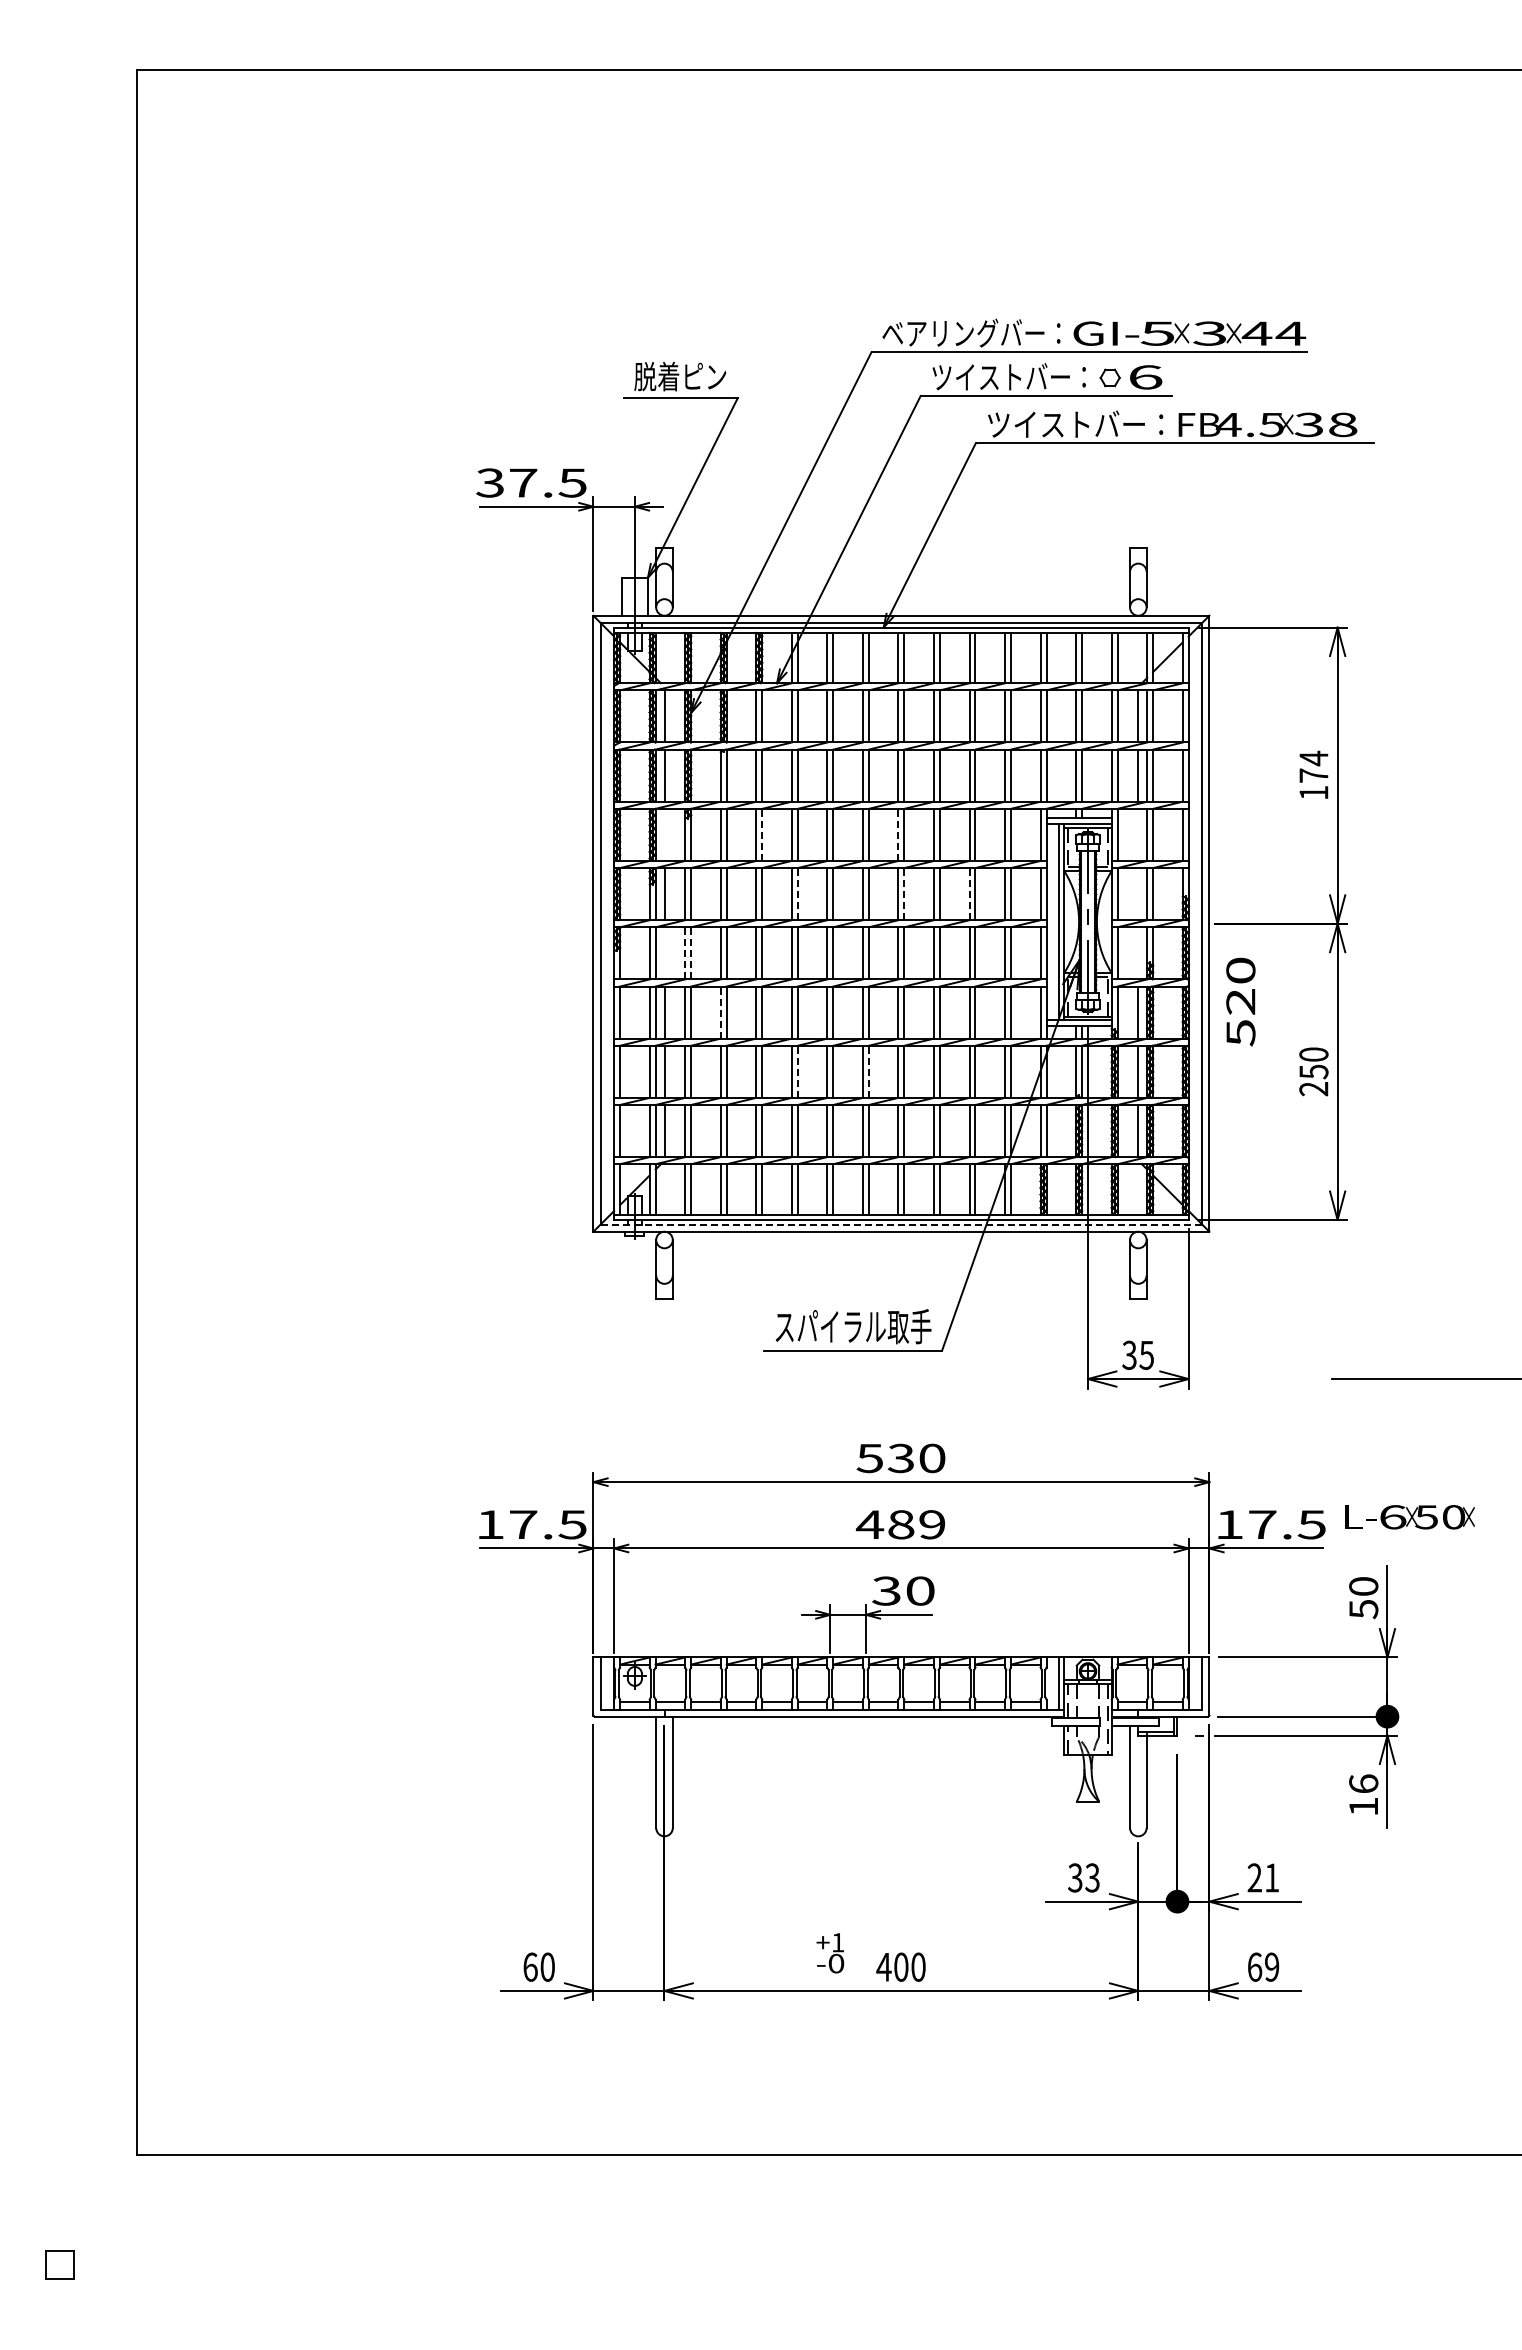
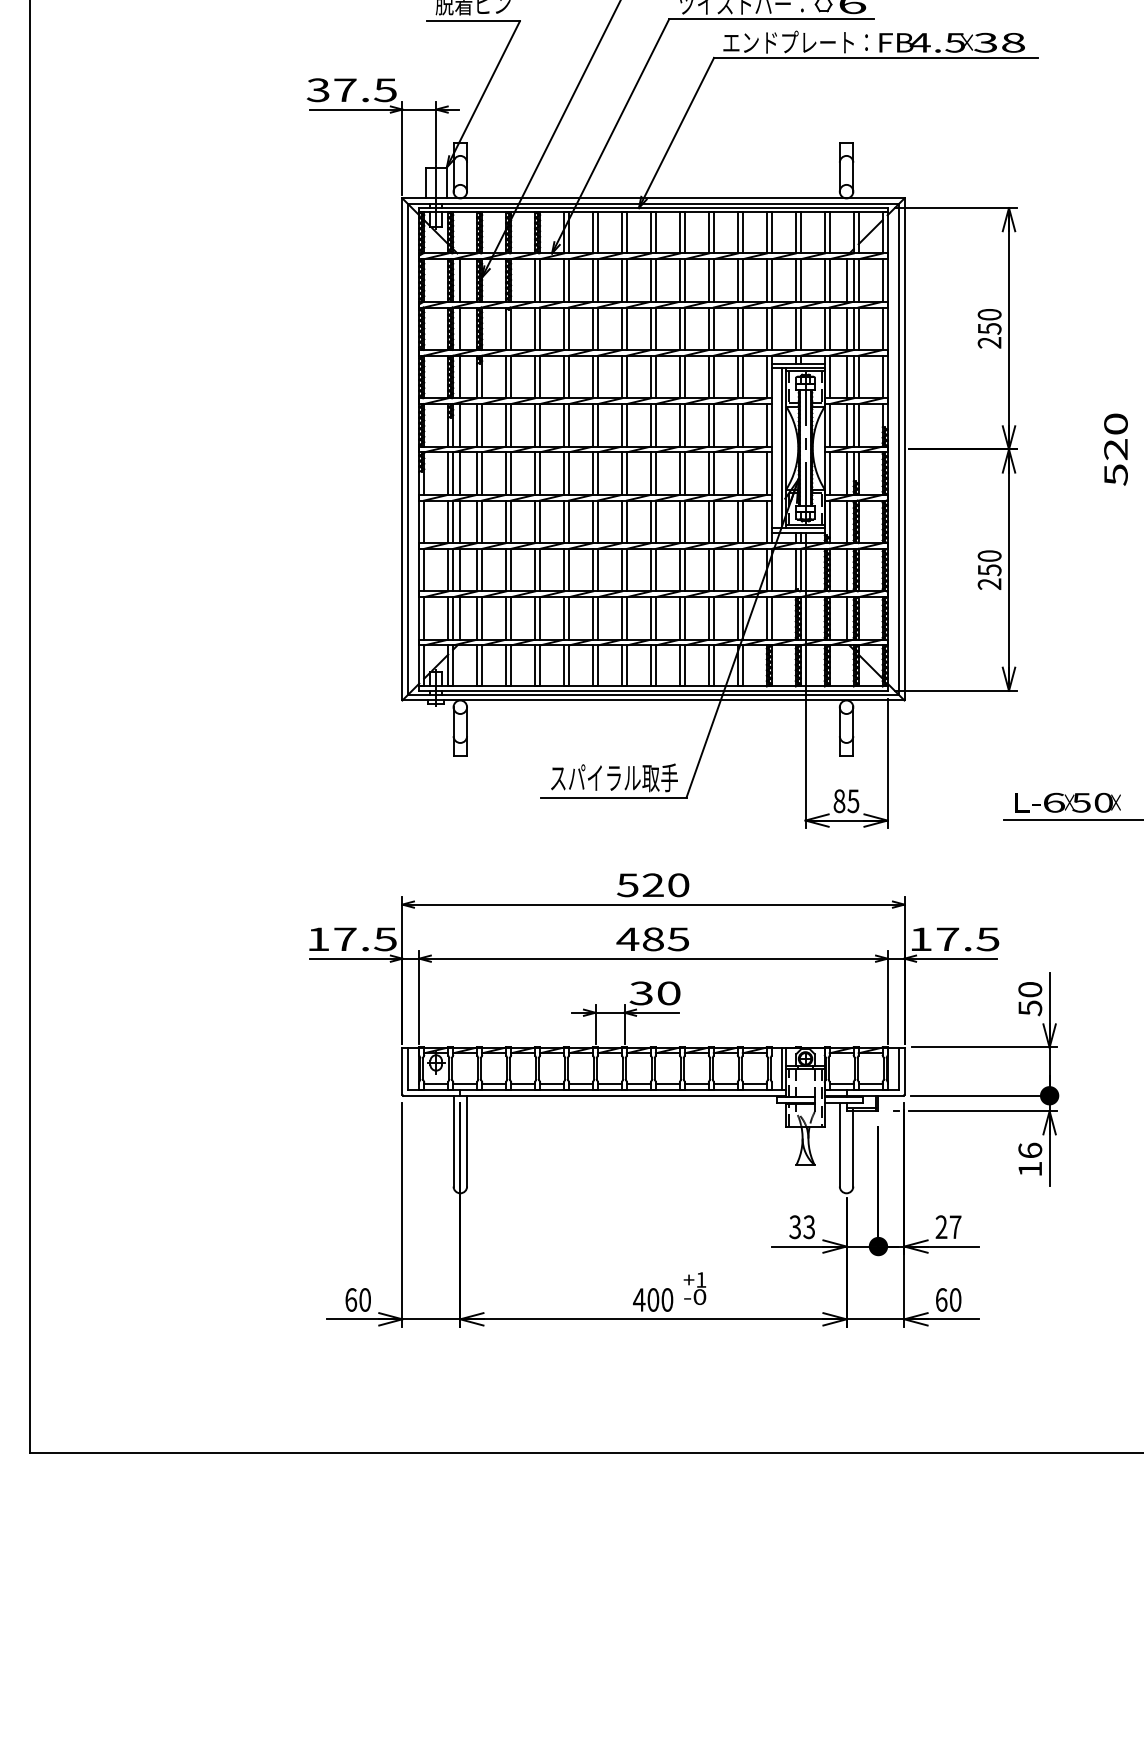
text: (1075, 424) -> (795, 42), ツイストバー： -> エンドプレート：
text: (1313, 775) -> (989, 328), 174 -> 250
line: (664, 834) -> (460, 376), added
line: (762, 834) -> (540, 376), dashed -> solid
line: (898, 834) -> (651, 376), dashed -> solid
line: (1138, 834) -> (846, 376), added
line: (797, 893) -> (568, 424), dashed -> solid
line: (904, 893) -> (655, 424), dashed -> solid
line: (969, 893) -> (708, 424), dashed -> solid
line: (1138, 894) -> (846, 425), added
line: (685, 952) -> (477, 472), dashed -> solid
line: (691, 952) -> (482, 472), dashed -> solid
line: (664, 953) -> (460, 473), added
line: (1138, 953) -> (846, 473), added
text: (1240, 1001) -> (1115, 449), moved
line: (720, 1012) -> (505, 521), dashed -> solid
line: (797, 1071) -> (568, 569), dashed -> solid
line: (868, 1071) -> (626, 569), dashed -> solid
line: (901, 1224) -> (653, 694), dashed -> solid
text: (1129, 1354) -> (839, 800), 35 -> 85
text: (900, 1458) -> (652, 885), 530 -> 520
text: (1409, 1517) -> (1067, 803), moved
text: (931, 1524) -> (677, 939), 489 -> 485
text: (1272, 1877) -> (955, 1226), 21 -> 27
text: (830, 1953) -> (695, 1288), moved
text: (1272, 1966) -> (955, 1299), 69 -> 60

